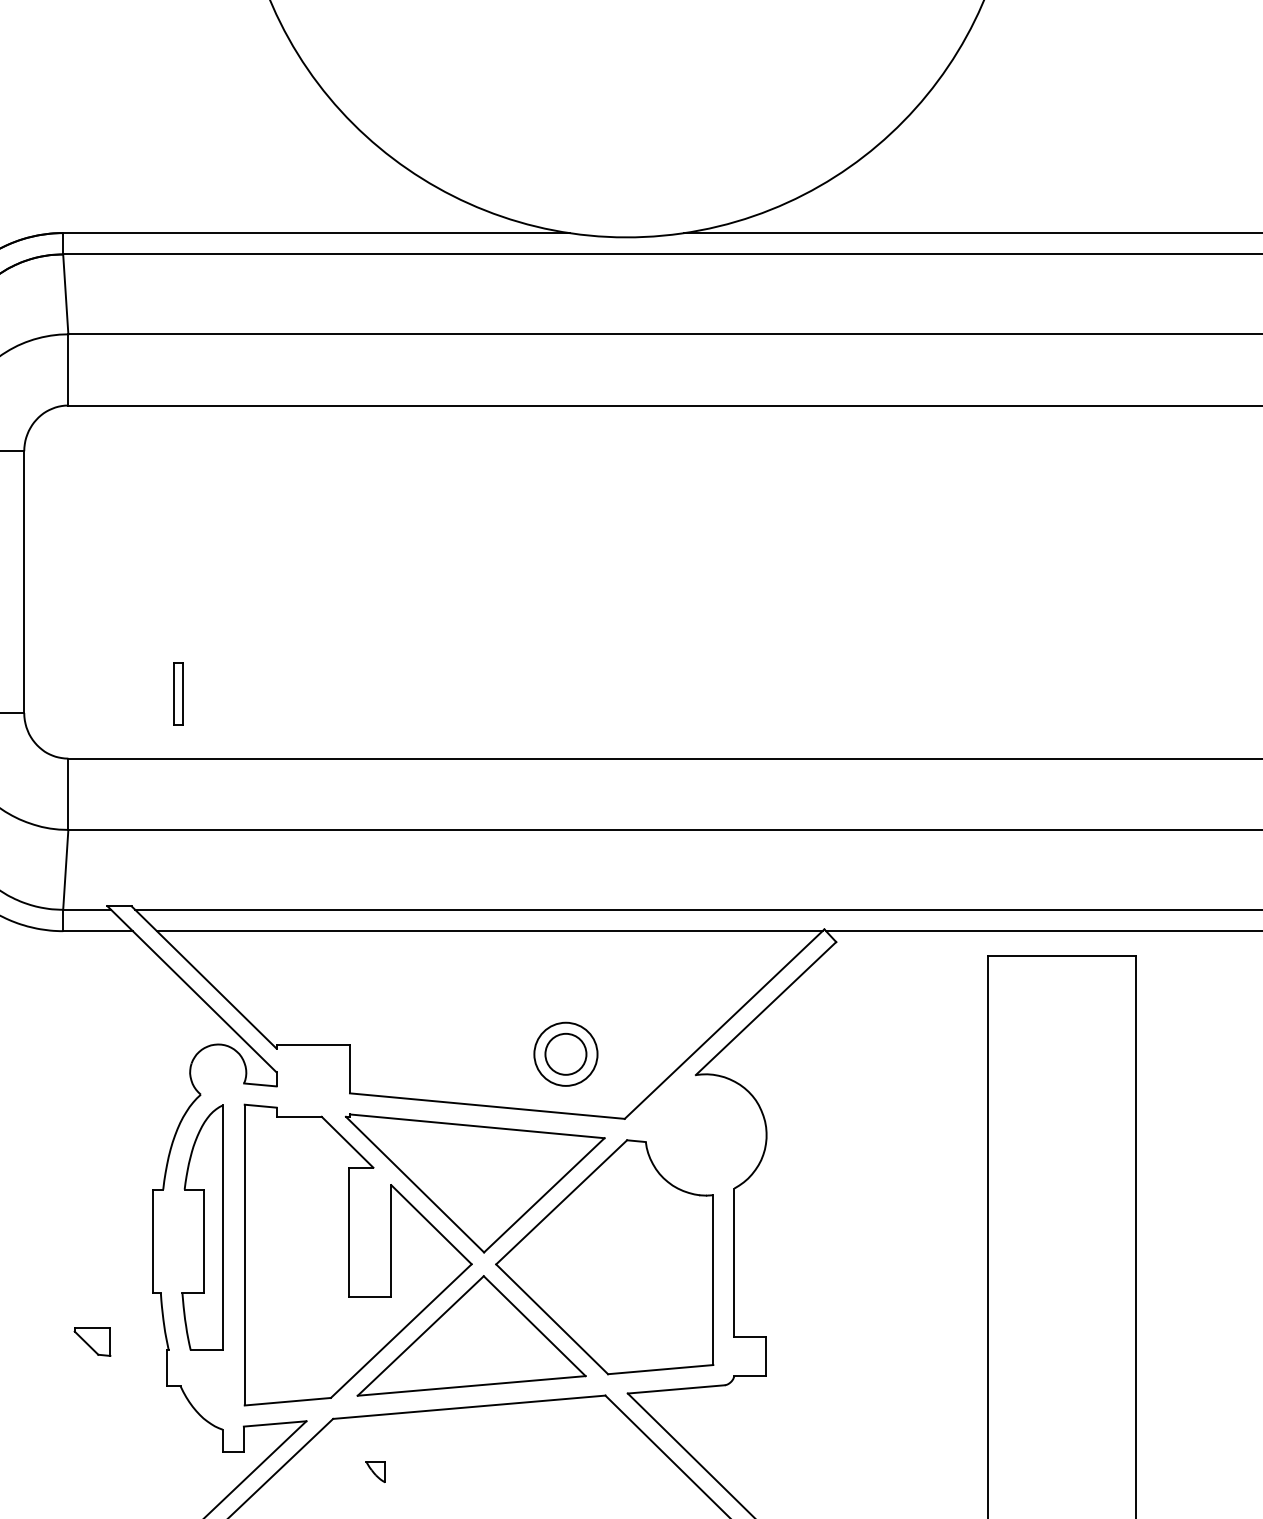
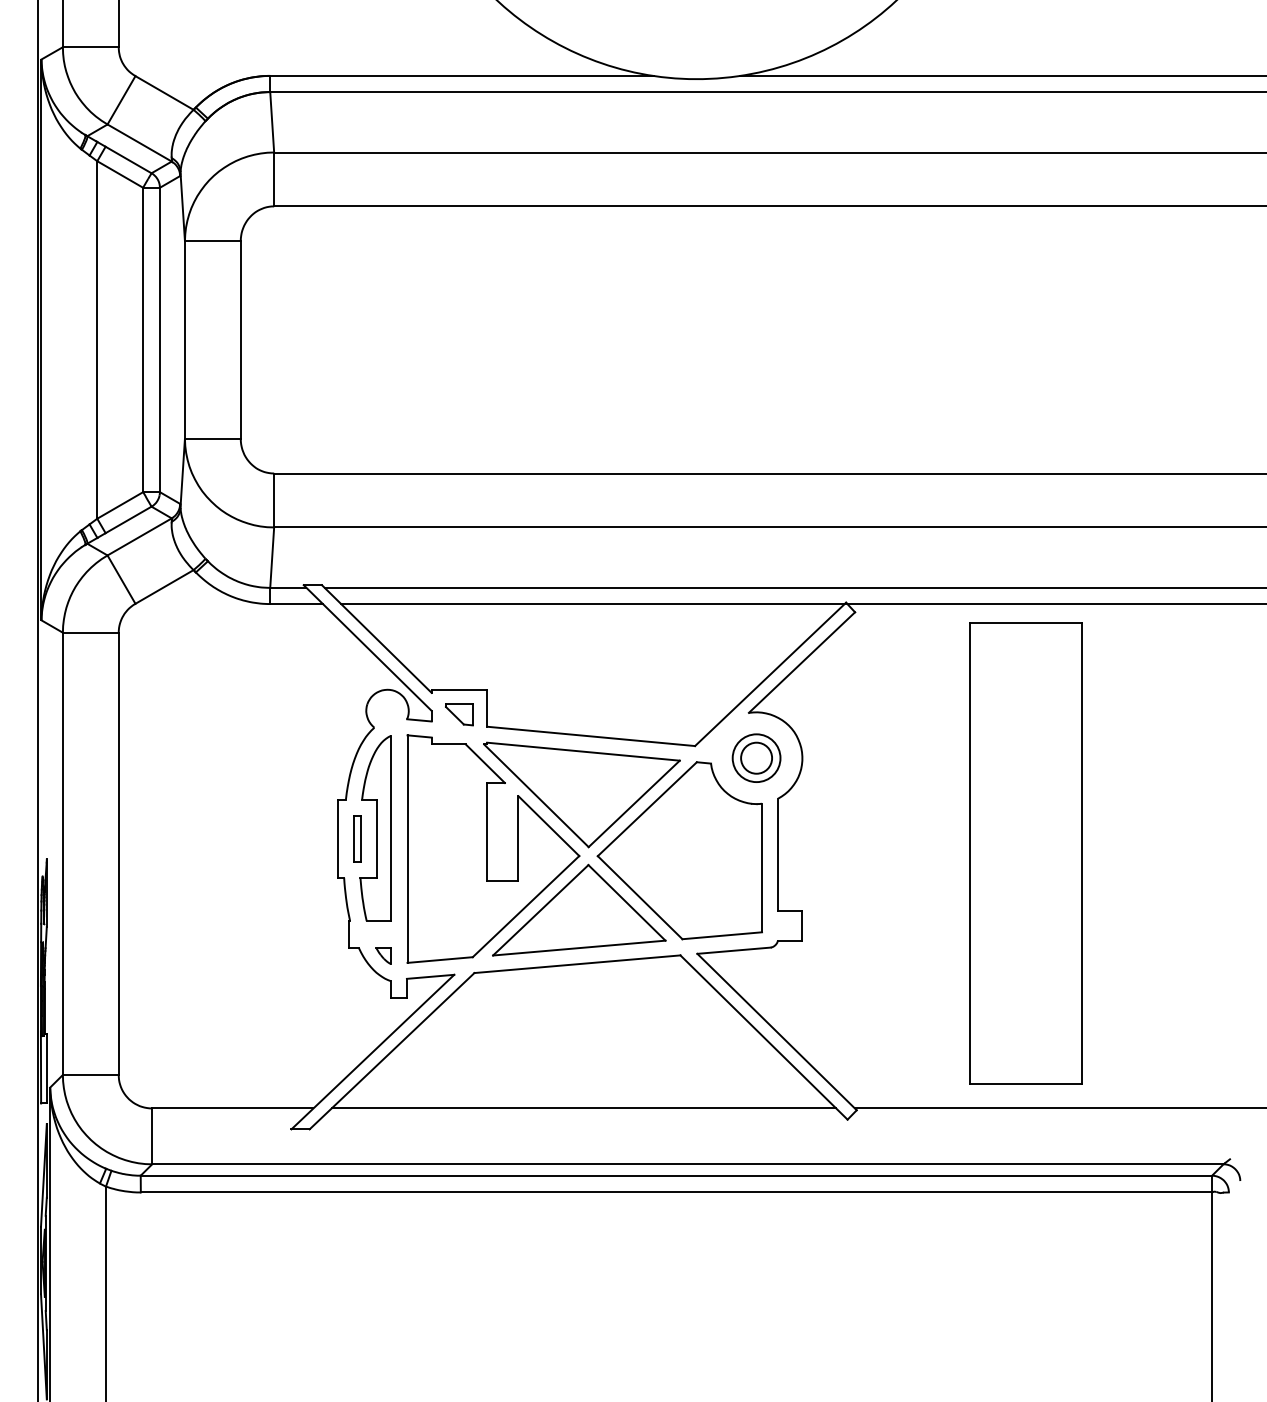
part: (178, 693) -> (357, 838), moved
part: (565, 1053) -> (756, 757), moved
part: (92, 1341) -> (459, 714), moved
part: (375, 1471) -> (383, 955), moved

